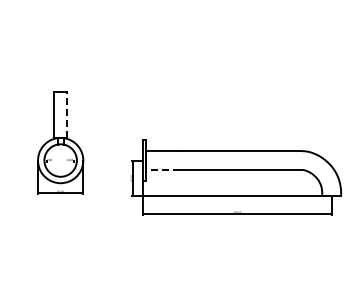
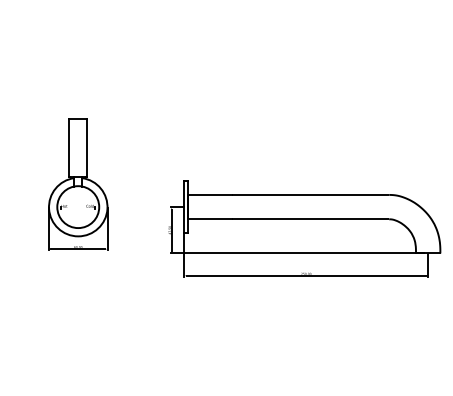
line: (67, 114) -> (87, 147), dashed -> solid
line: (162, 170) -> (209, 219), dashed -> solid

